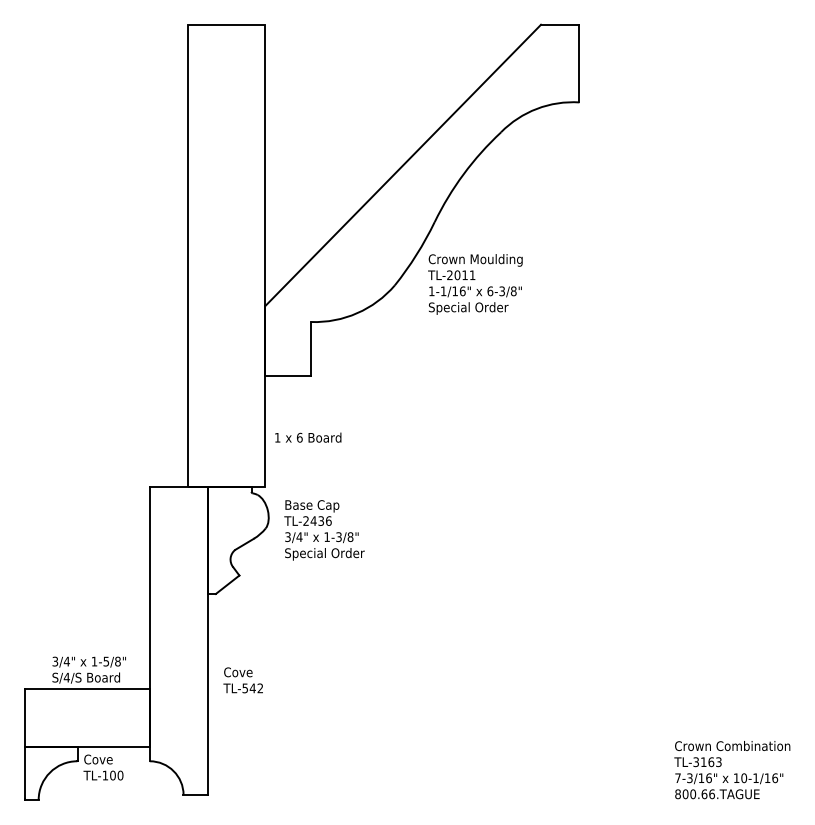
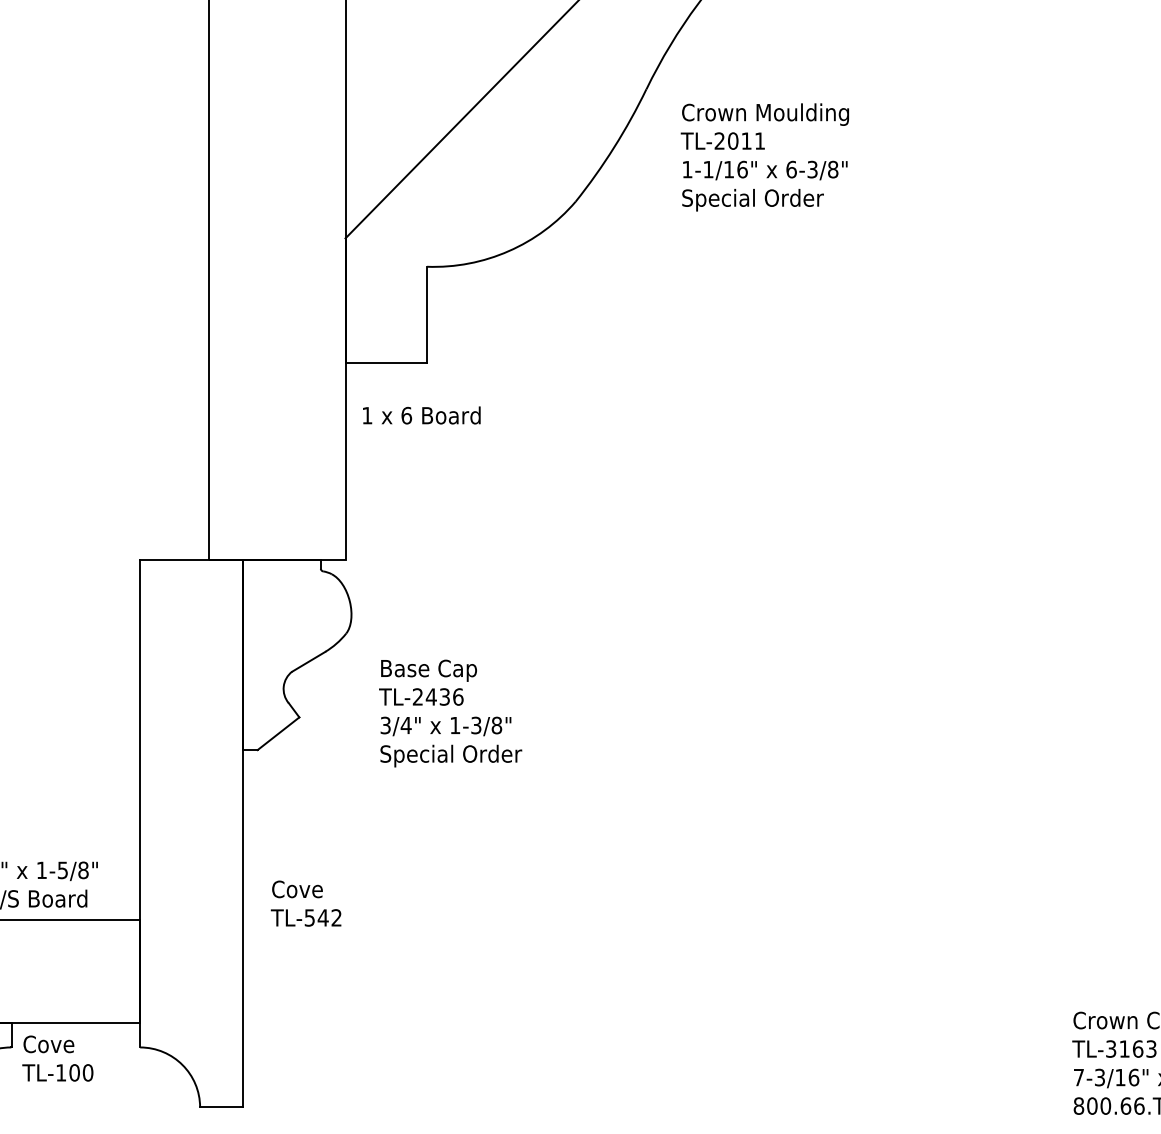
text: (475, 284) -> (765, 157), moved
text: (308, 437) -> (422, 415), moved
text: (324, 530) -> (450, 713), moved

